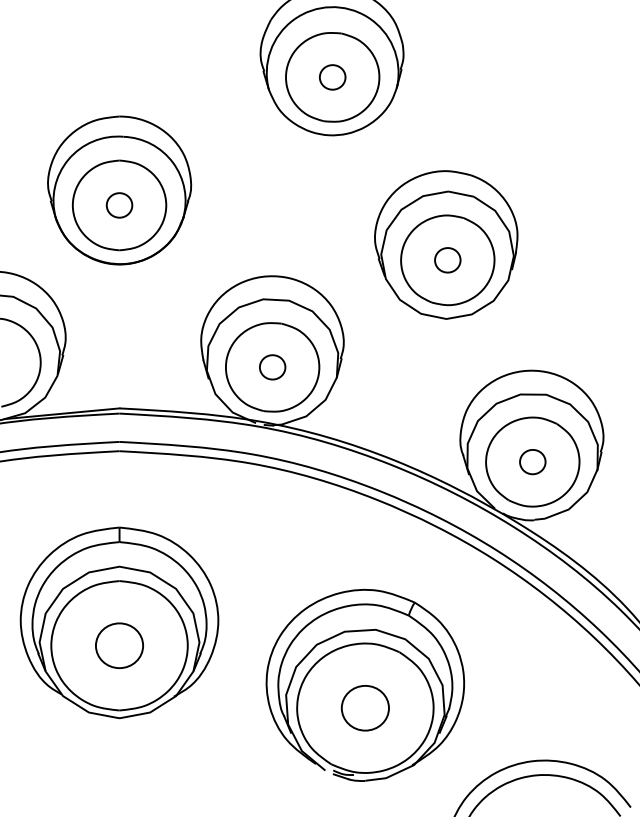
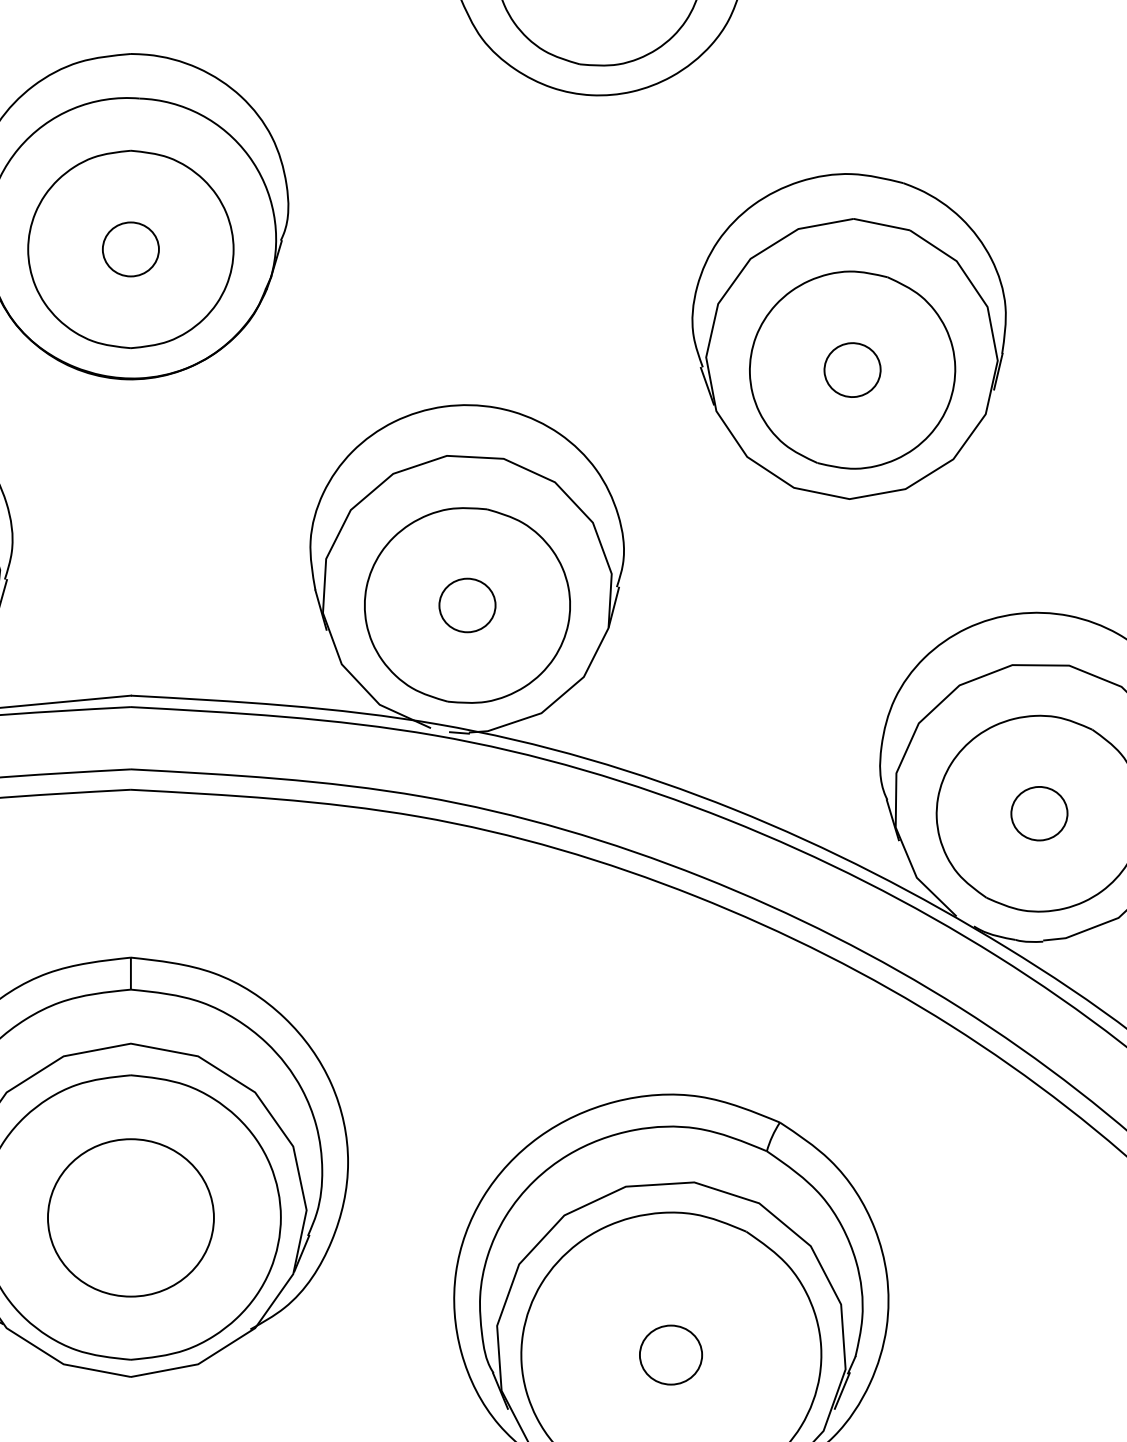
part: (119, 645) -> (130, 1216), size x1.6
part: (364, 708) -> (669, 1355), size x0.6

